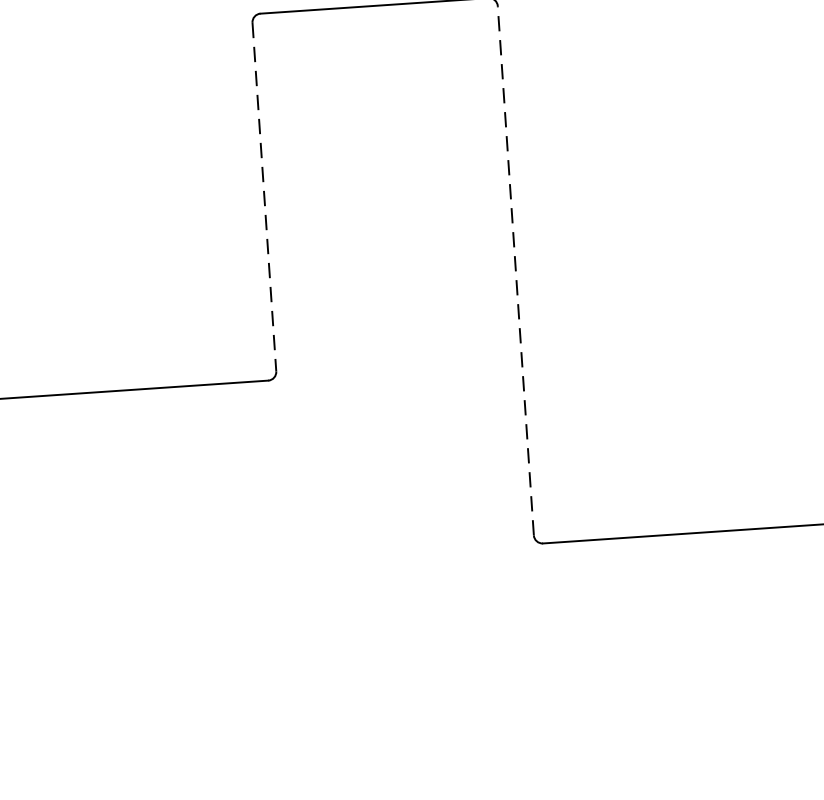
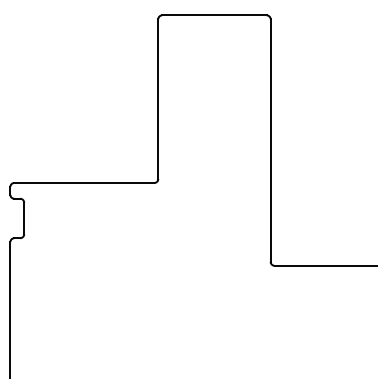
line: (264, 197) -> (158, 99), dashed -> solid
line: (515, 270) -> (270, 140), dashed -> solid

